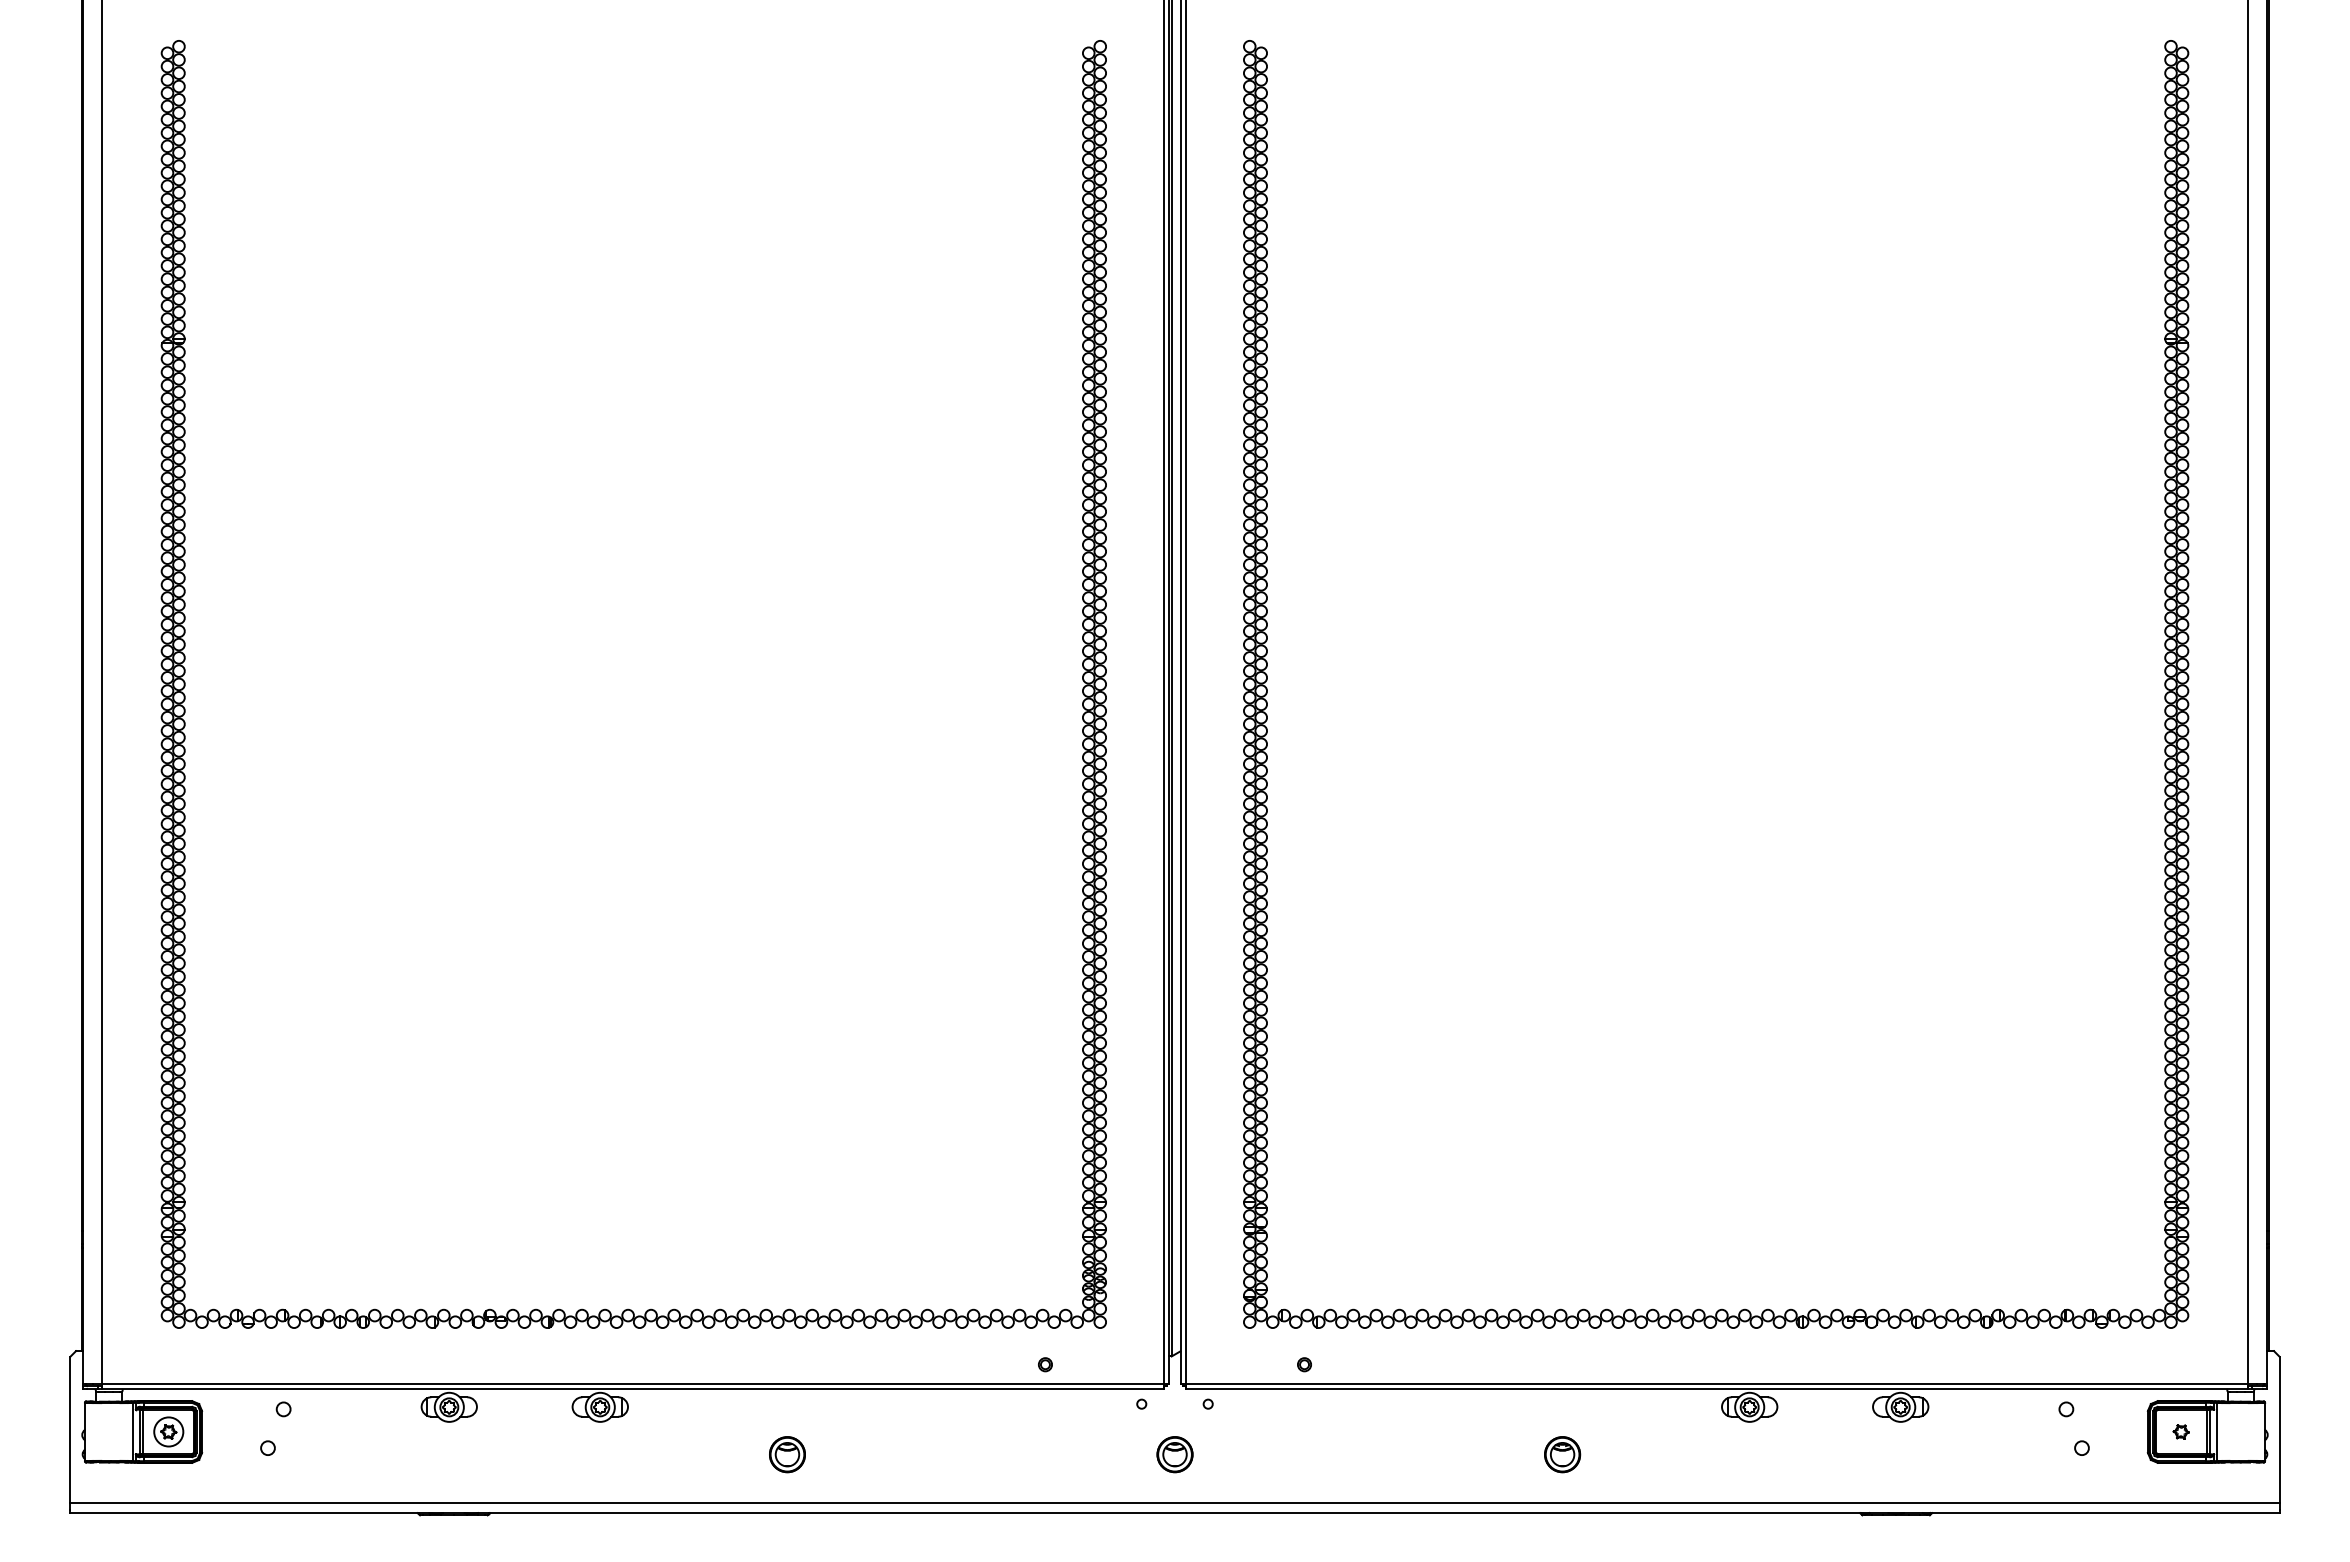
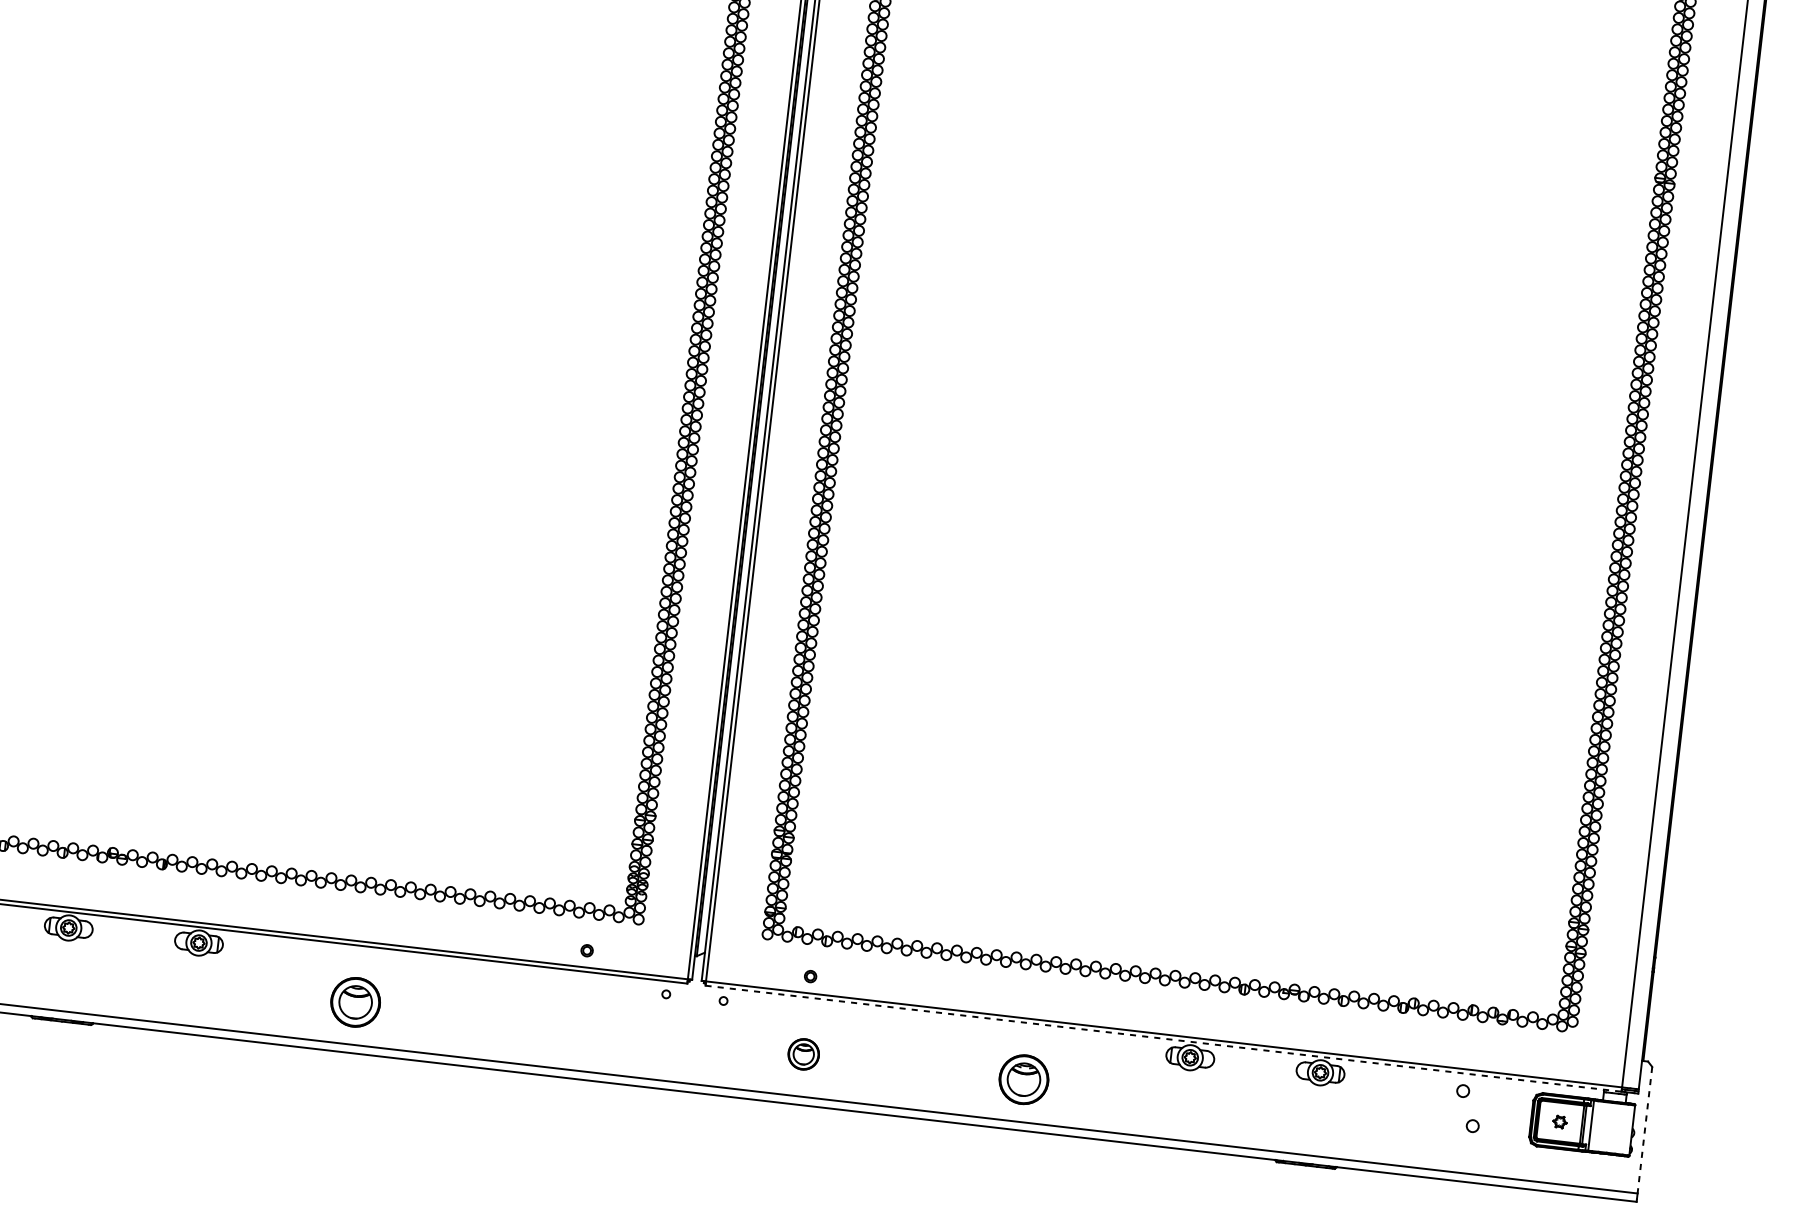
line: (1717, 1389) -> (1164, 1039), solid -> dashed
line: (2279, 1430) -> (1644, 1130), solid -> dashed
part: (787, 1454) -> (355, 1002), size x1.6
part: (1174, 1454) -> (803, 1054), moved
part: (1562, 1454) -> (1024, 1079), size x1.6

